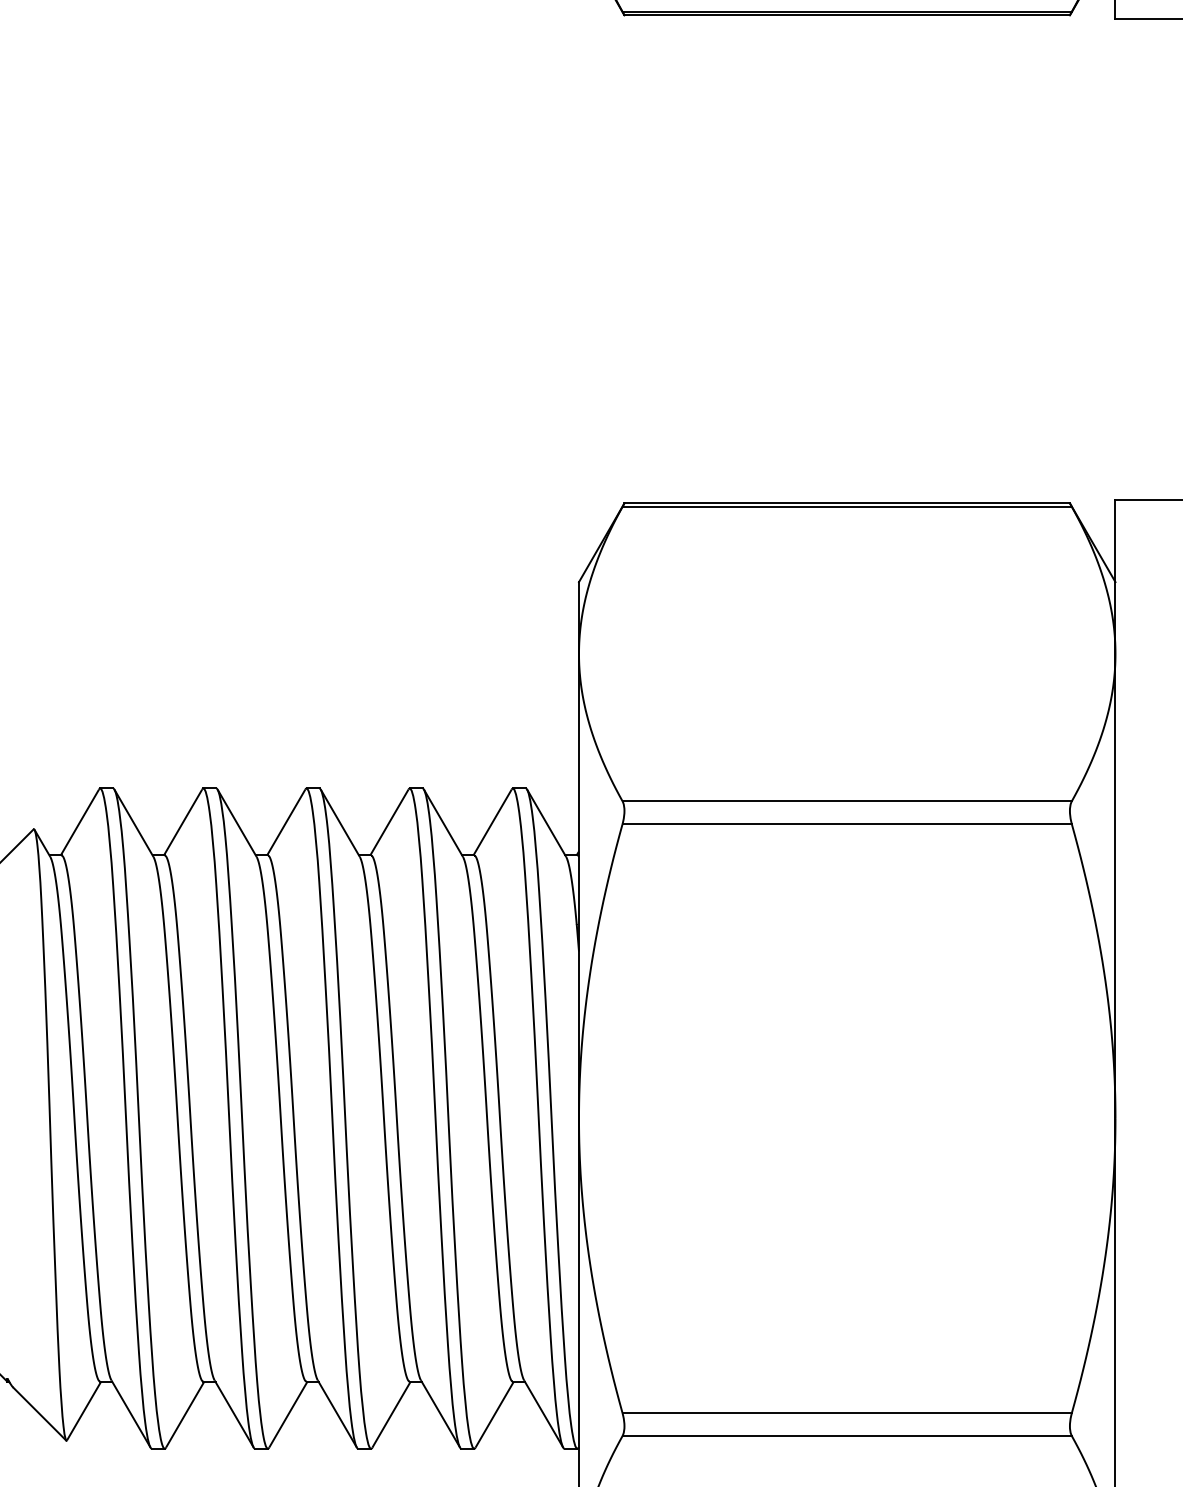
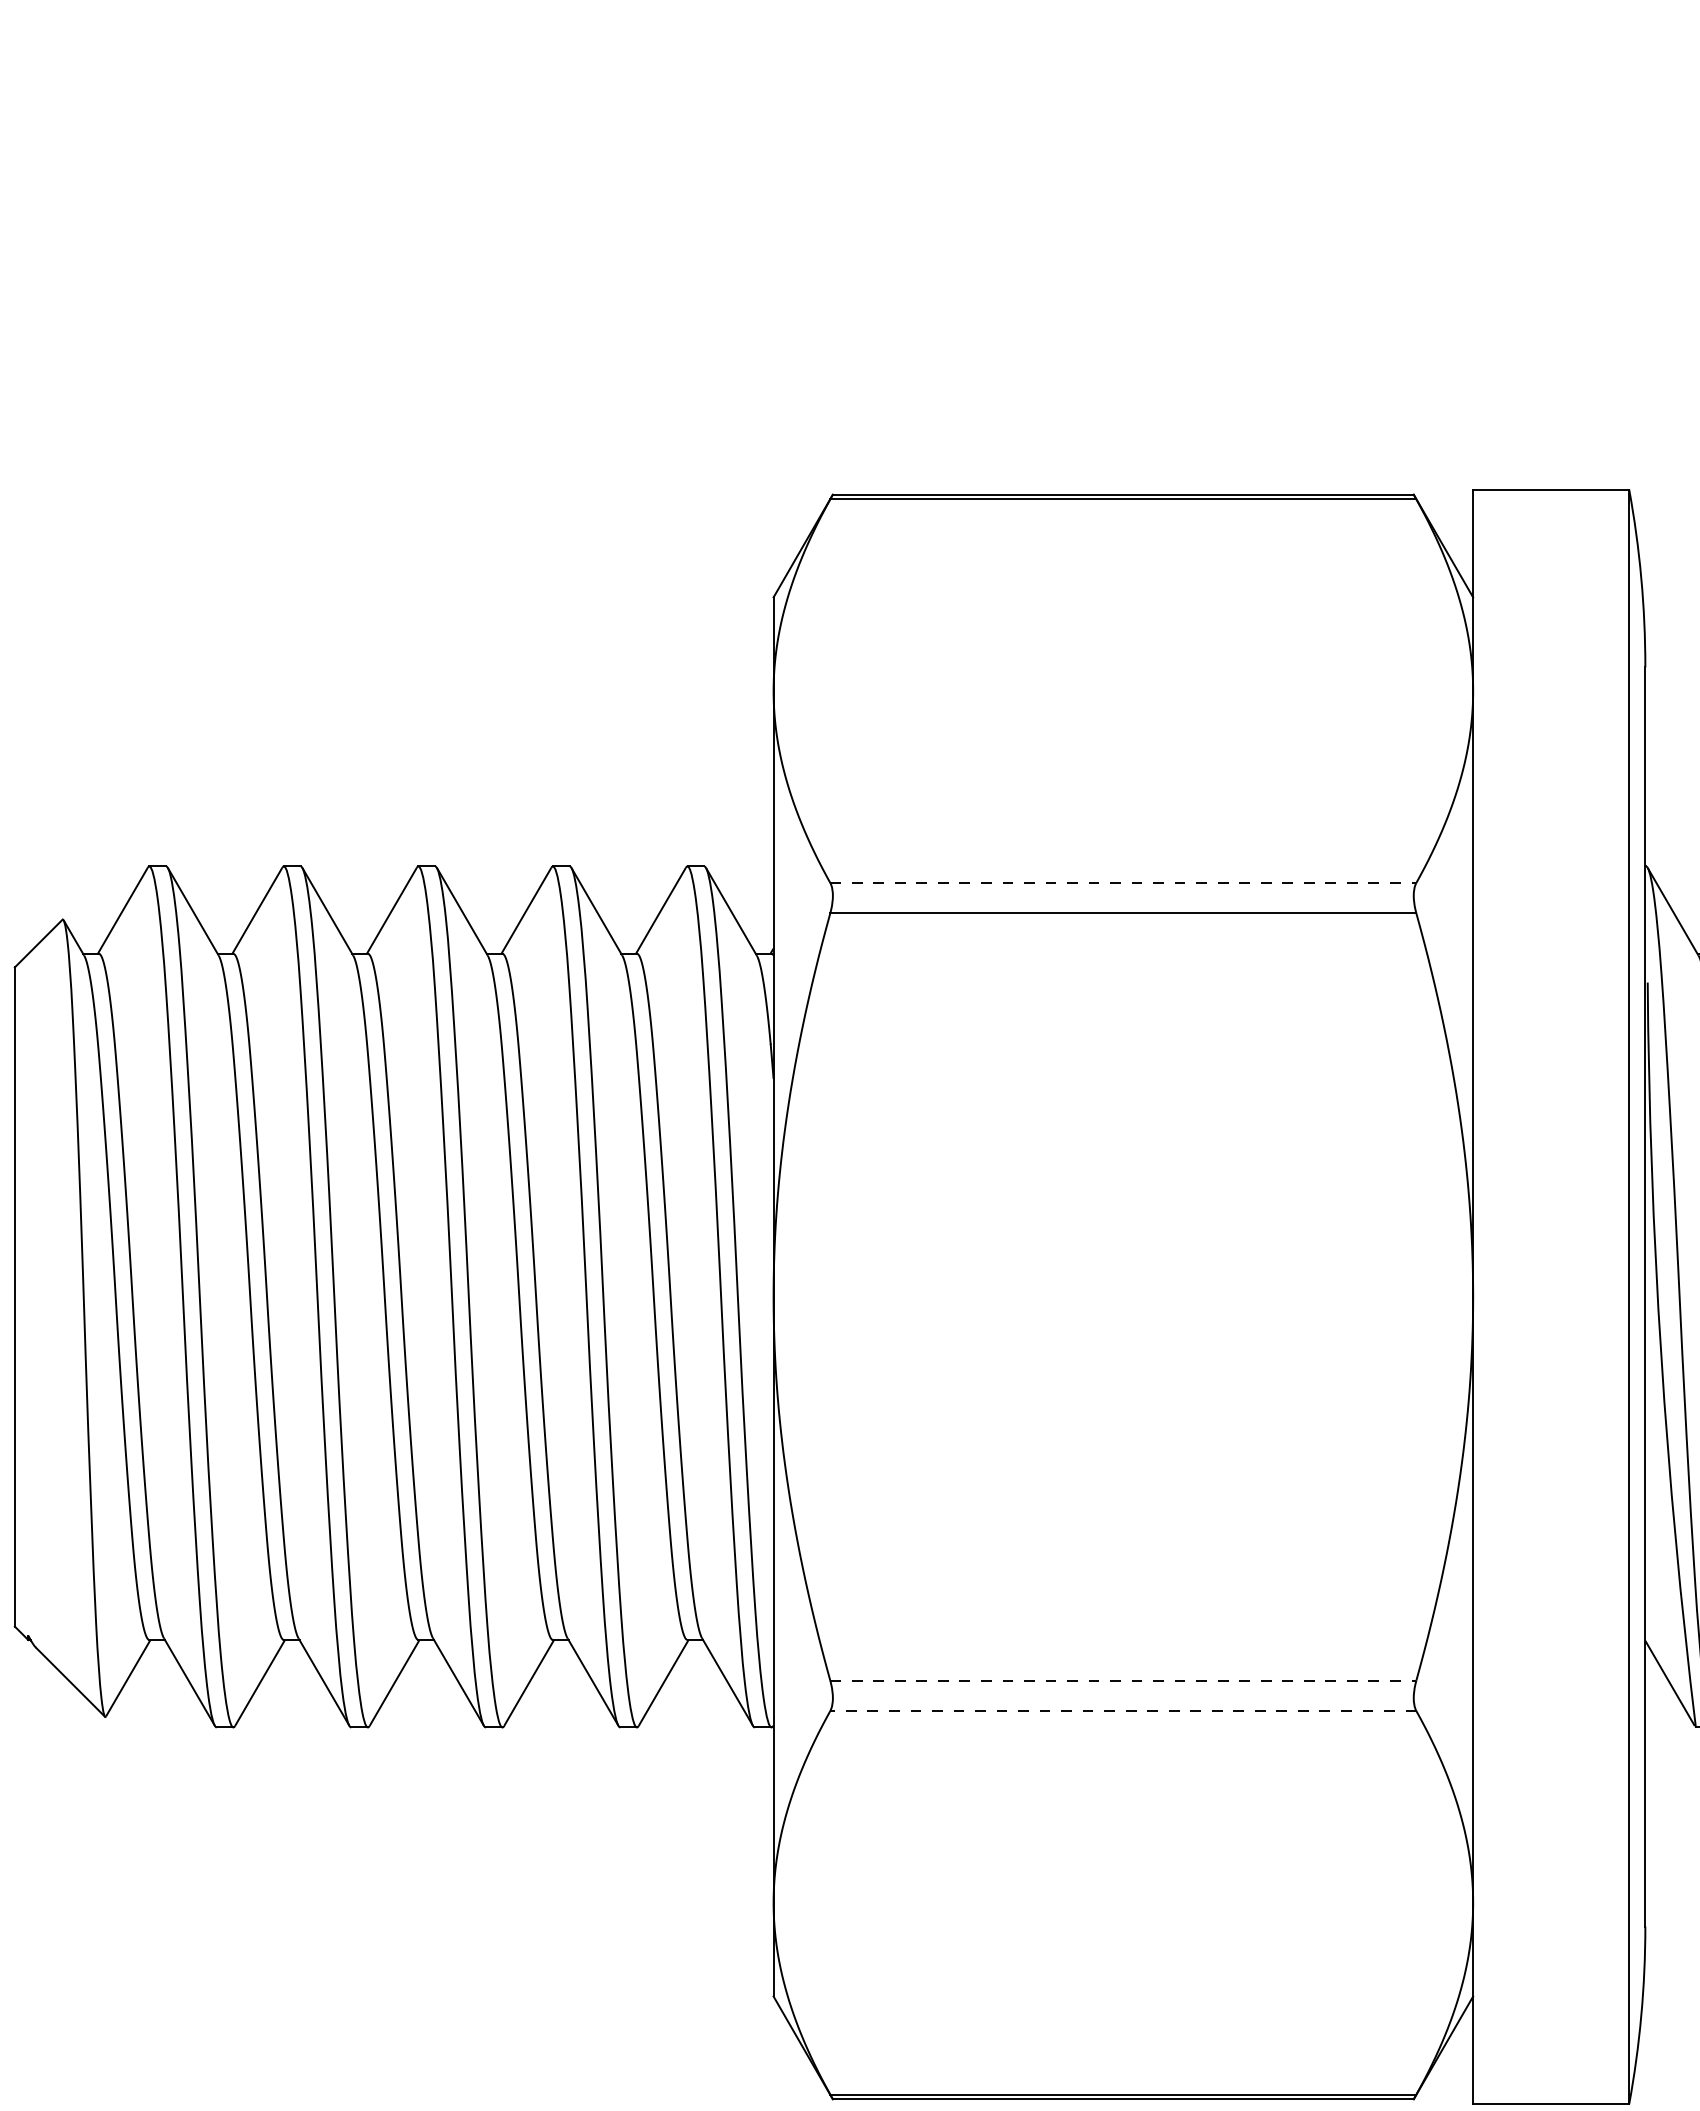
line: (847, 801) -> (1123, 883), solid -> dashed
line: (847, 1412) -> (1123, 1680), solid -> dashed
line: (846, 1435) -> (1122, 1710), solid -> dashed

